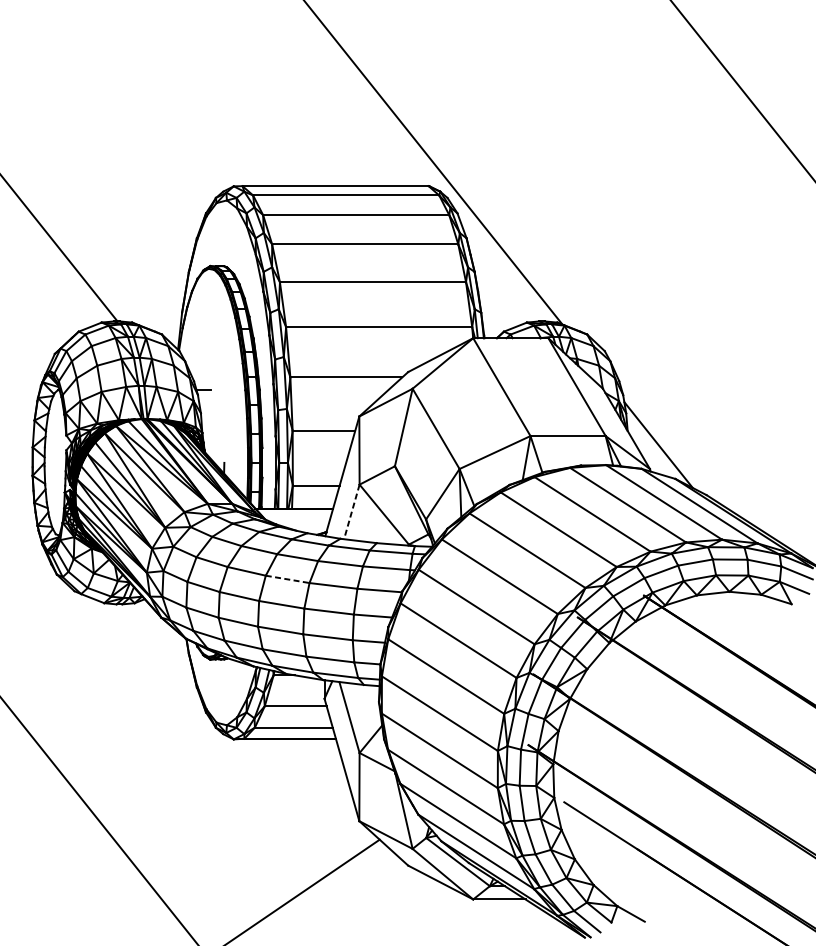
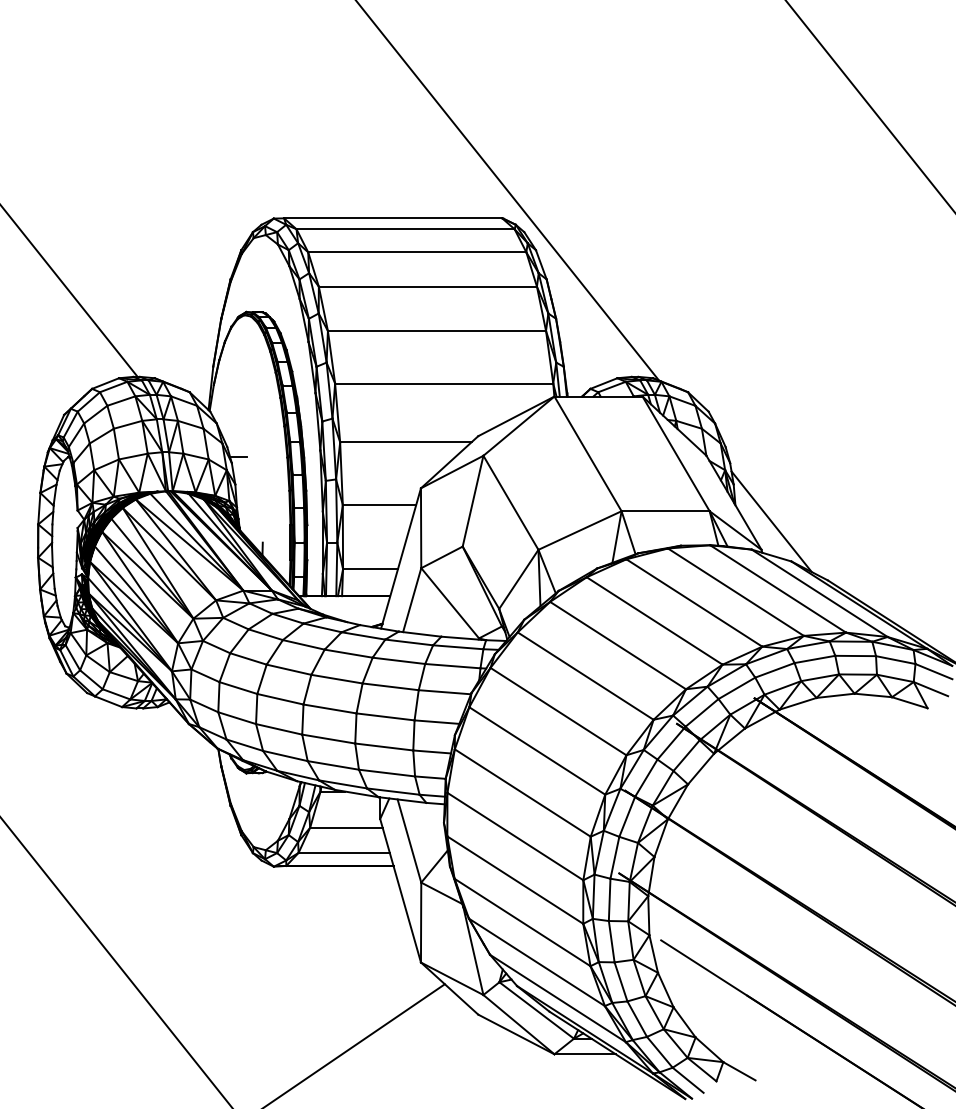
line: (352, 512) -> (412, 600), dashed -> solid
line: (287, 579) -> (336, 679), dashed -> solid

